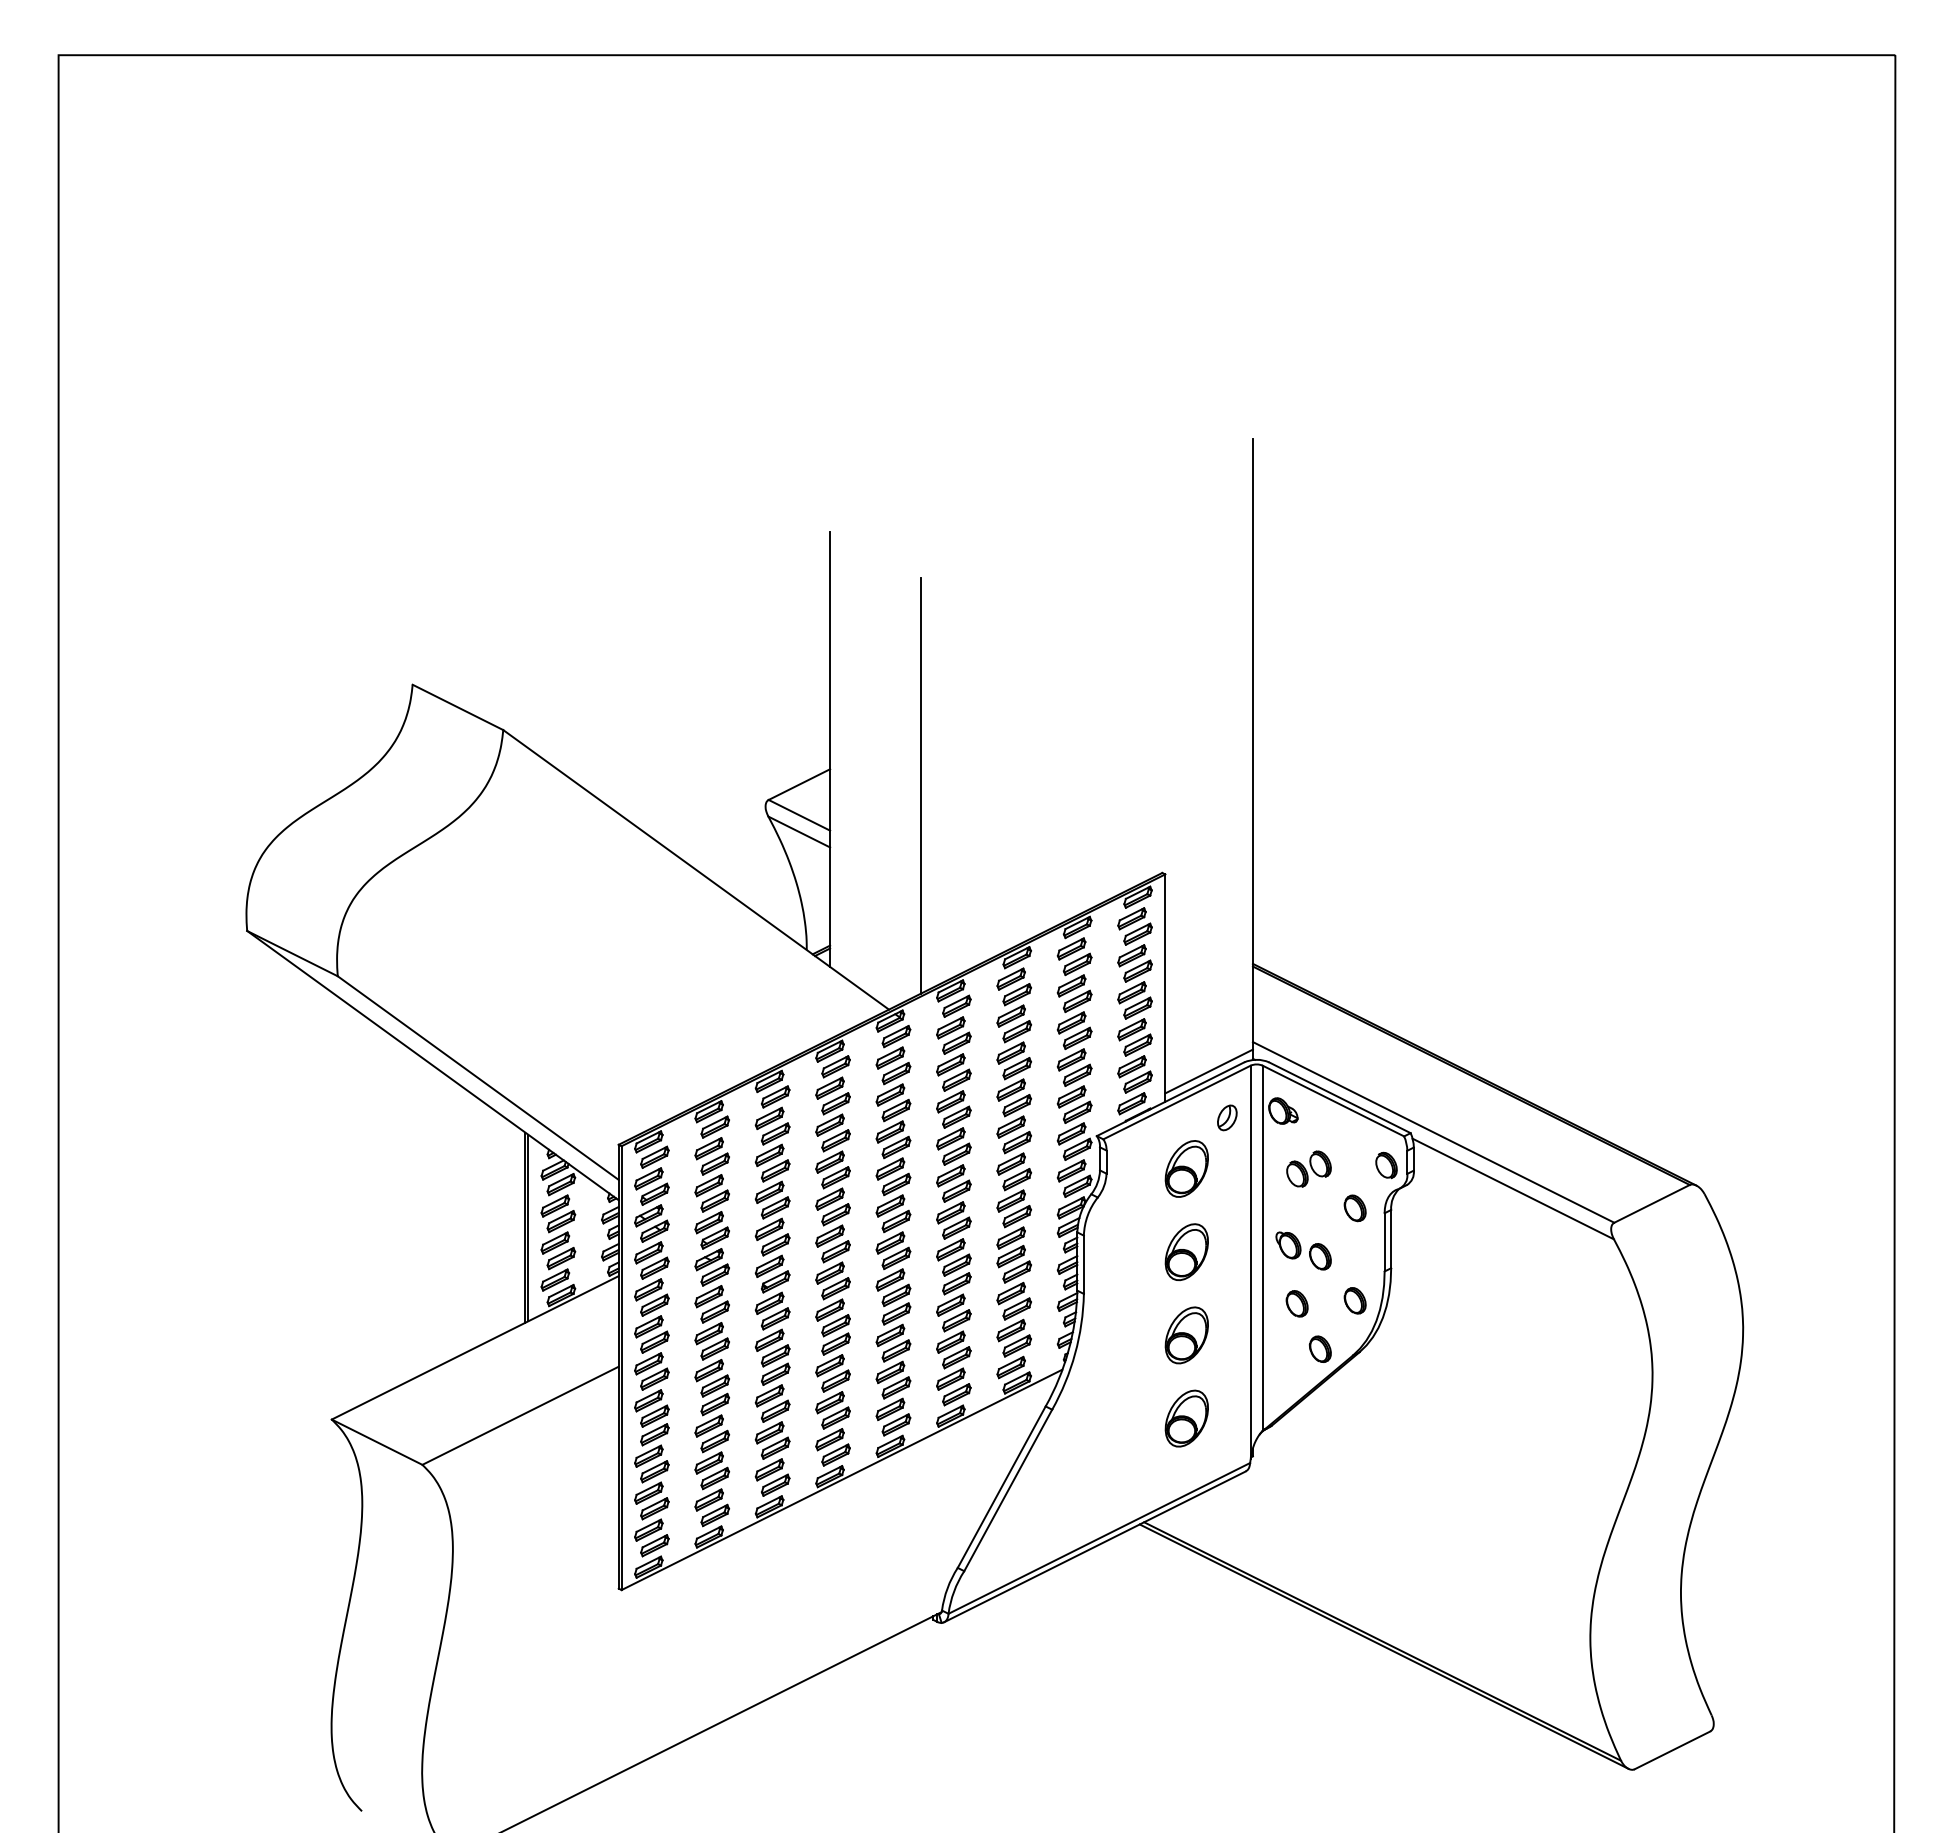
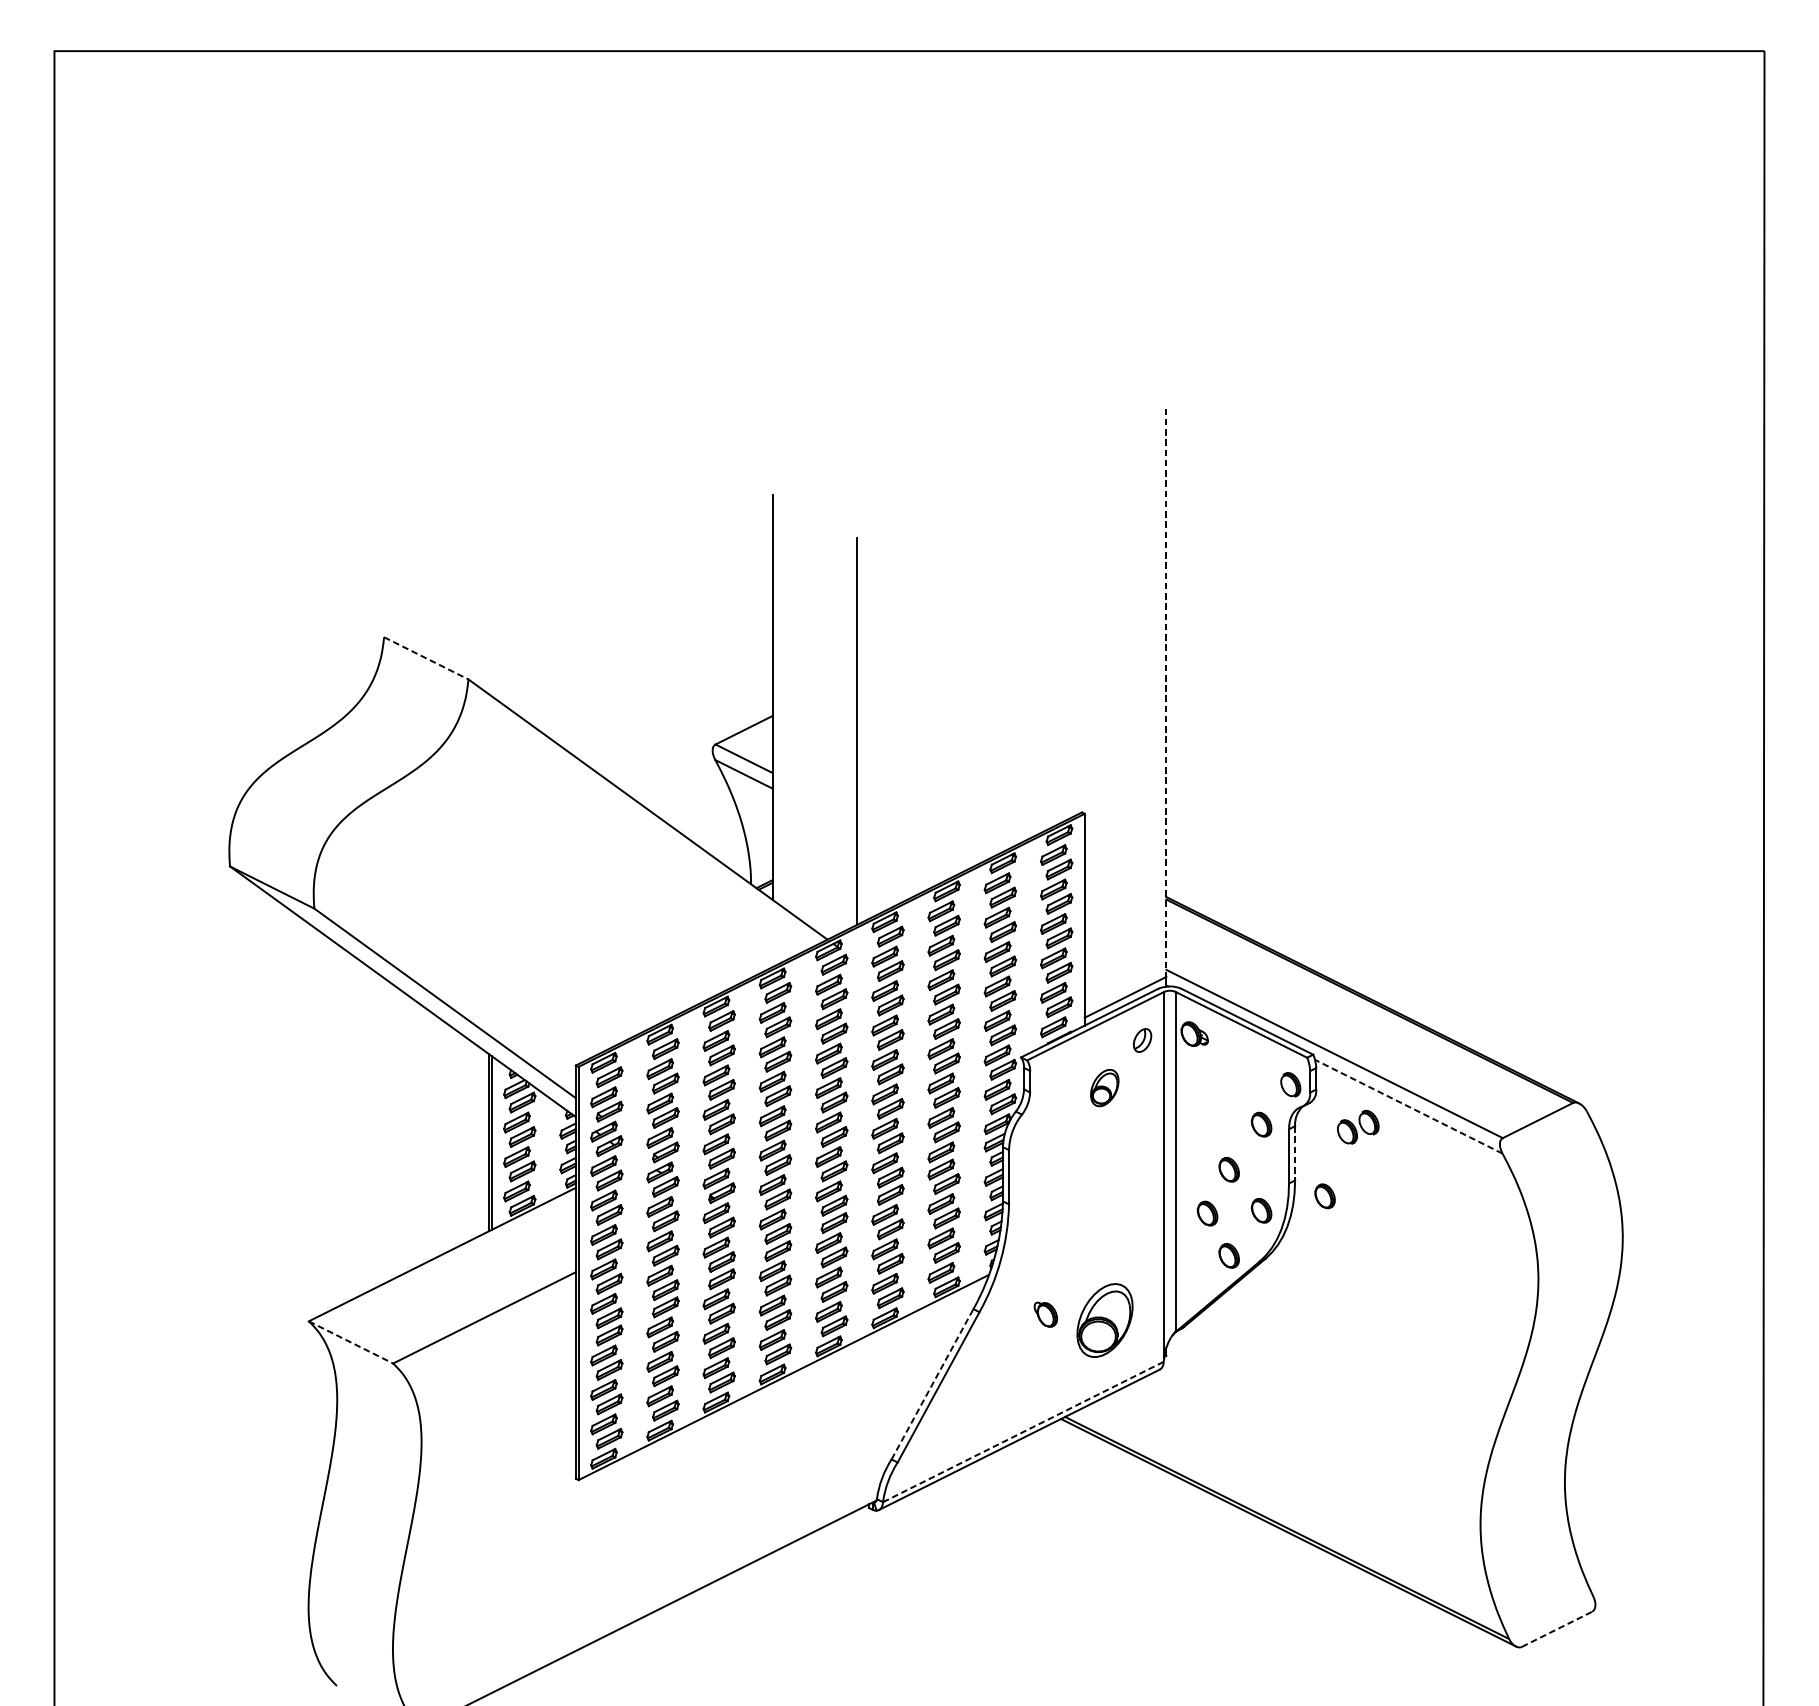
line: (457, 707) -> (425, 658), solid -> dashed
line: (1252, 744) -> (1165, 692), solid -> dashed
part: (1186, 1168) -> (1104, 1087), size x0.7
part: (1308, 1168) -> (1357, 1126), moved
line: (1513, 1189) -> (1408, 1107), solid -> dashed
line: (1391, 1239) -> (1295, 1153), solid -> dashed
part: (1288, 1245) -> (1045, 1314), moved
part: (1186, 1252) -> (1104, 1165), removed
part: (1422, 1284) -> (1324, 1195), added
part: (1186, 1335) -> (1104, 1243), removed
part: (1186, 1418) -> (1104, 1320), size x1.4
line: (377, 1442) -> (351, 1342), solid -> dashed
line: (1001, 1487) -> (932, 1384), solid -> dashed
line: (1099, 1538) -> (1023, 1432), solid -> dashed
line: (1672, 1750) -> (1557, 1629), solid -> dashed

